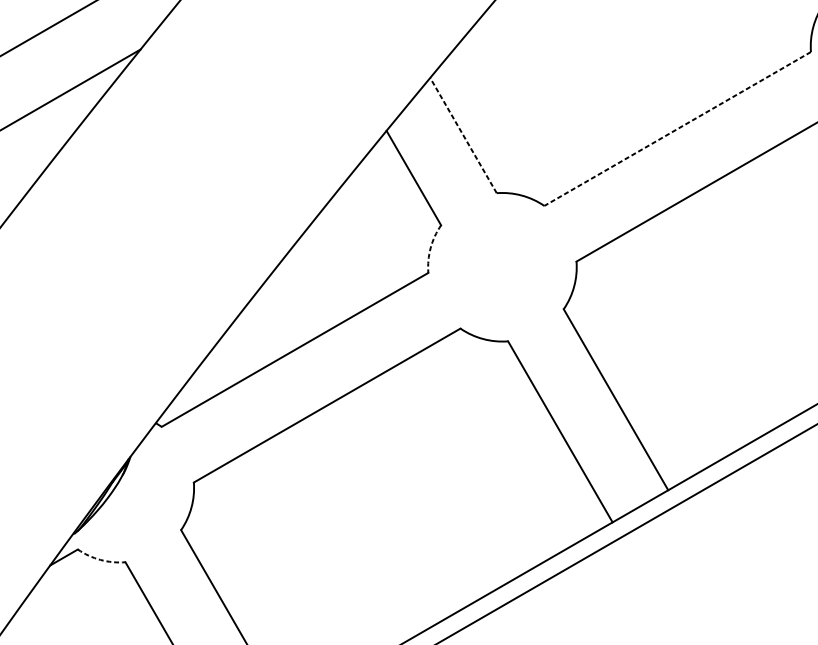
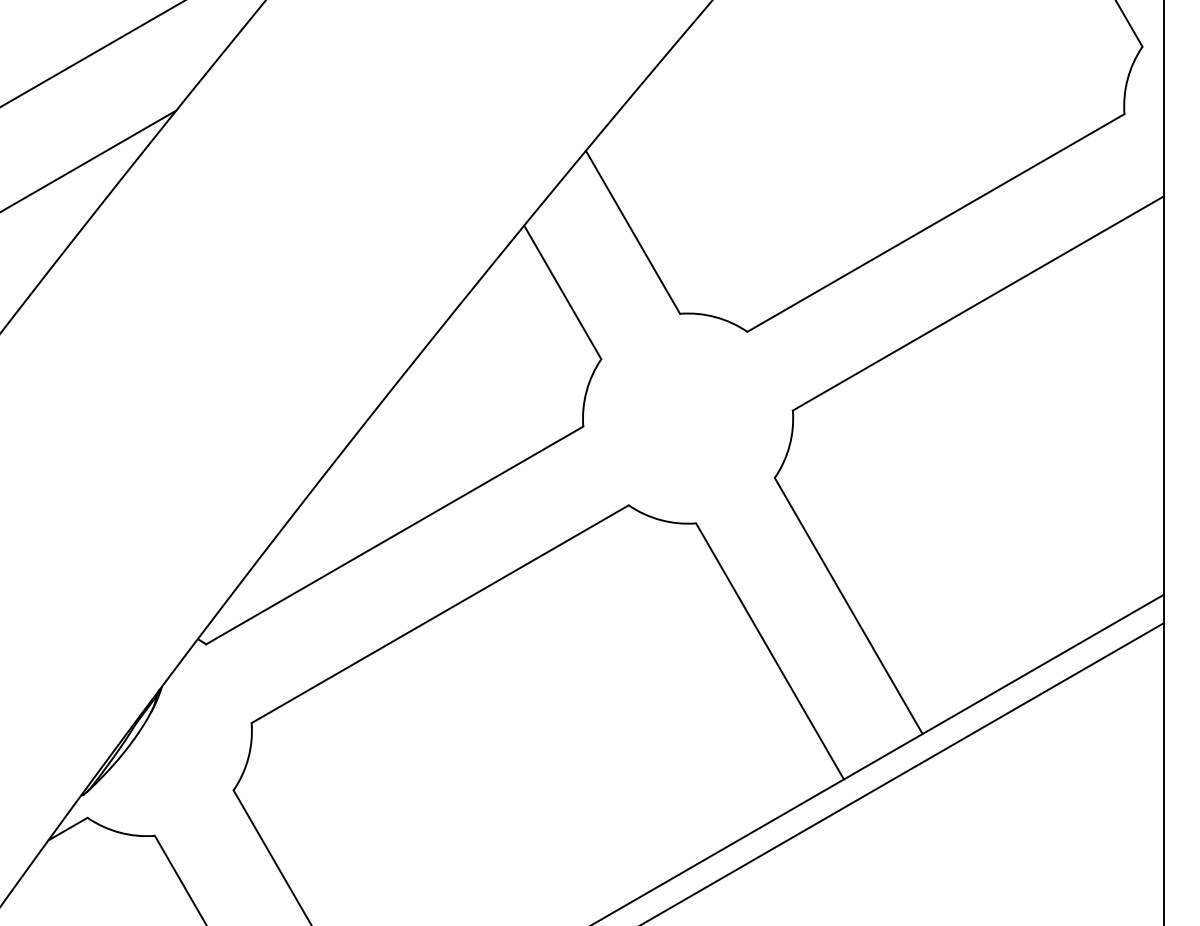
line: (677, 129) -> (935, 223), dashed -> solid
line: (463, 134) -> (632, 231), dashed -> solid
arc: (430, 248) -> (586, 391), dashed -> solid
arc: (100, 559) -> (119, 832), dashed -> solid

